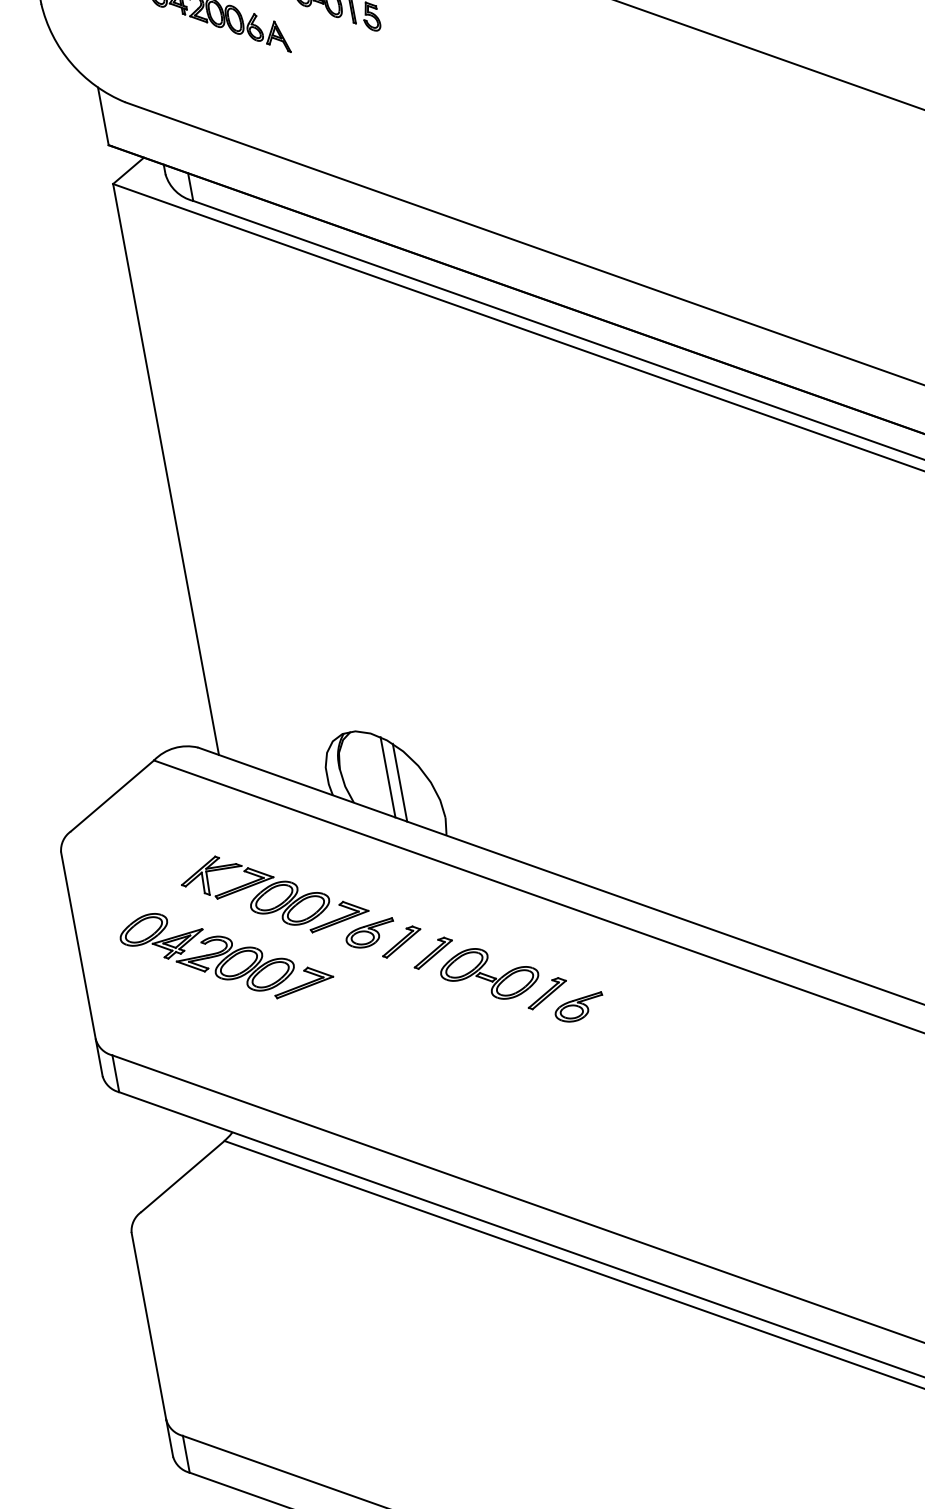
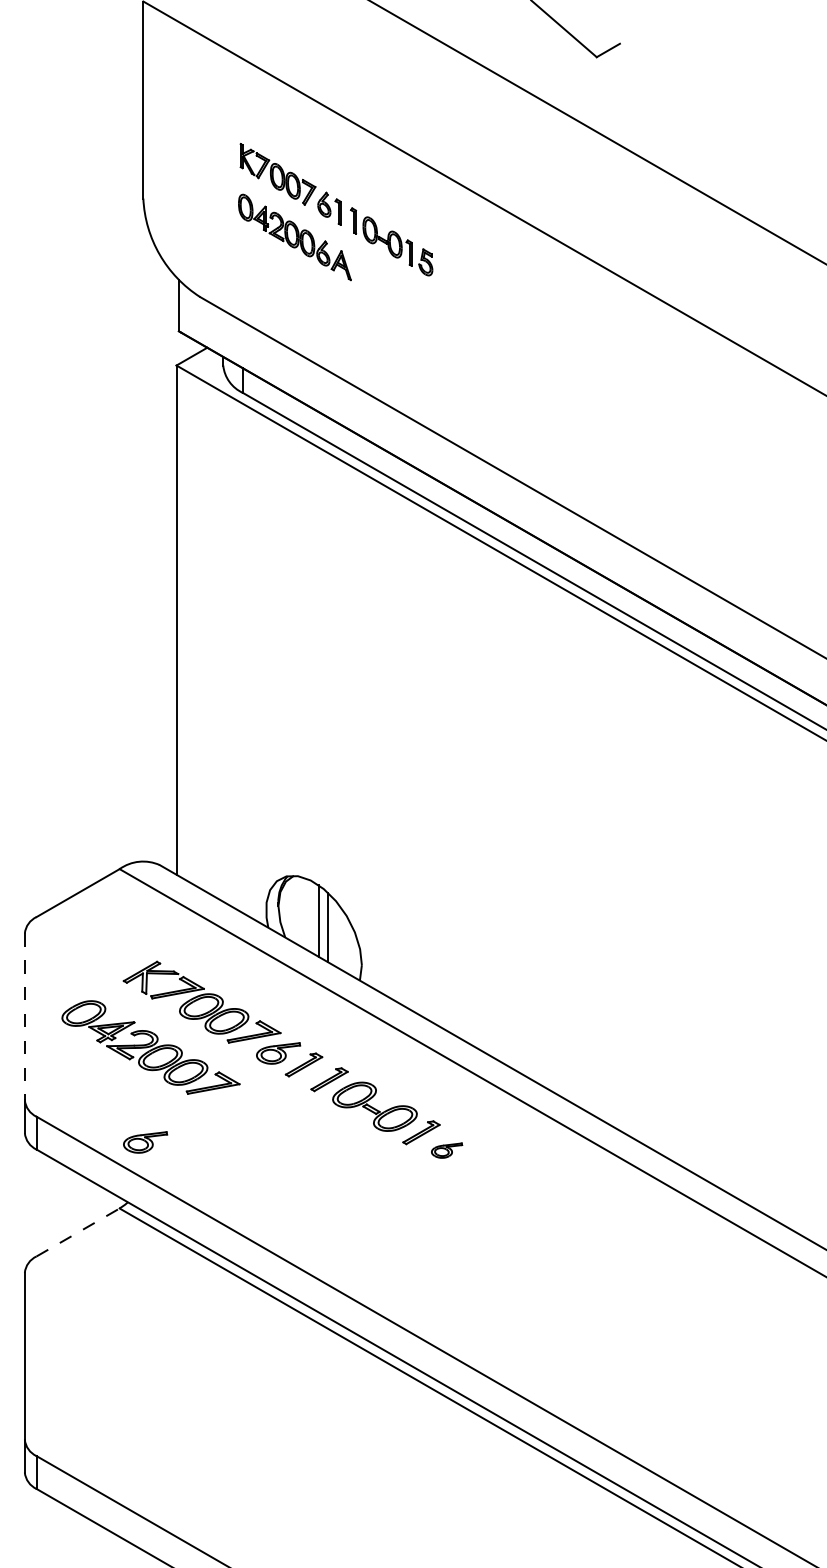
line: (78, 946) -> (24, 1017), solid -> dashed
part: (578, 1008) -> (446, 1150), size x0.7
part: (239, 1061) -> (145, 1142), added
line: (183, 1176) -> (78, 1232), solid -> dashed

